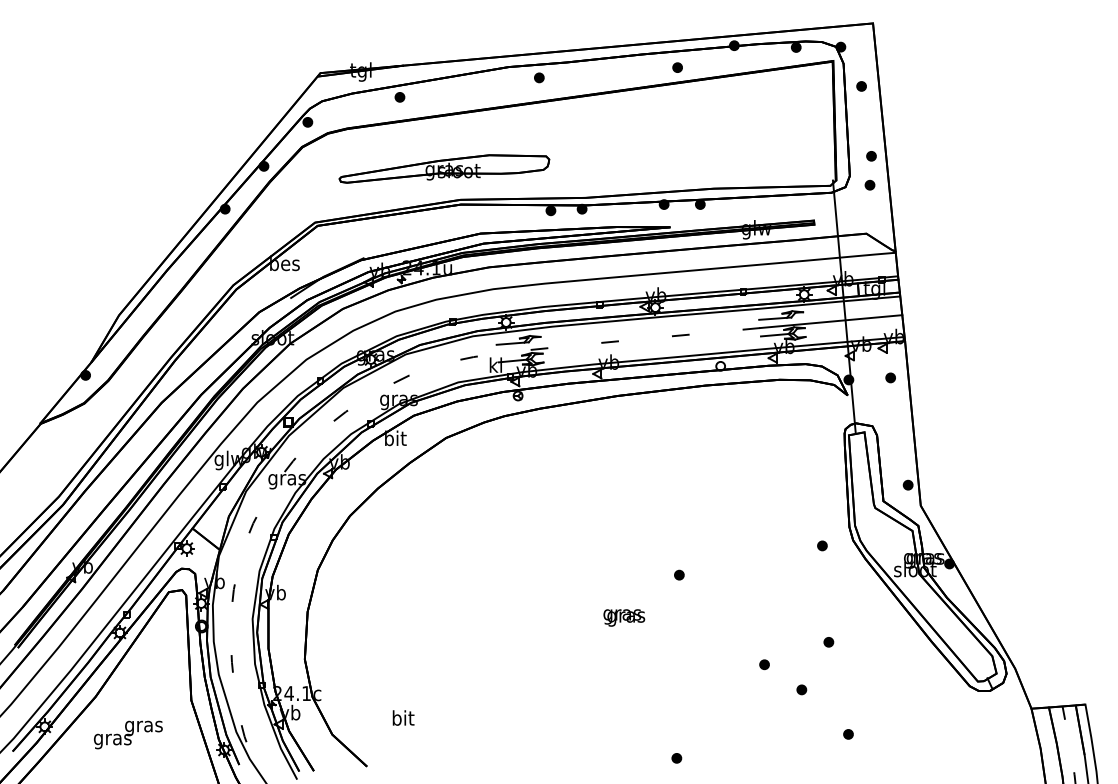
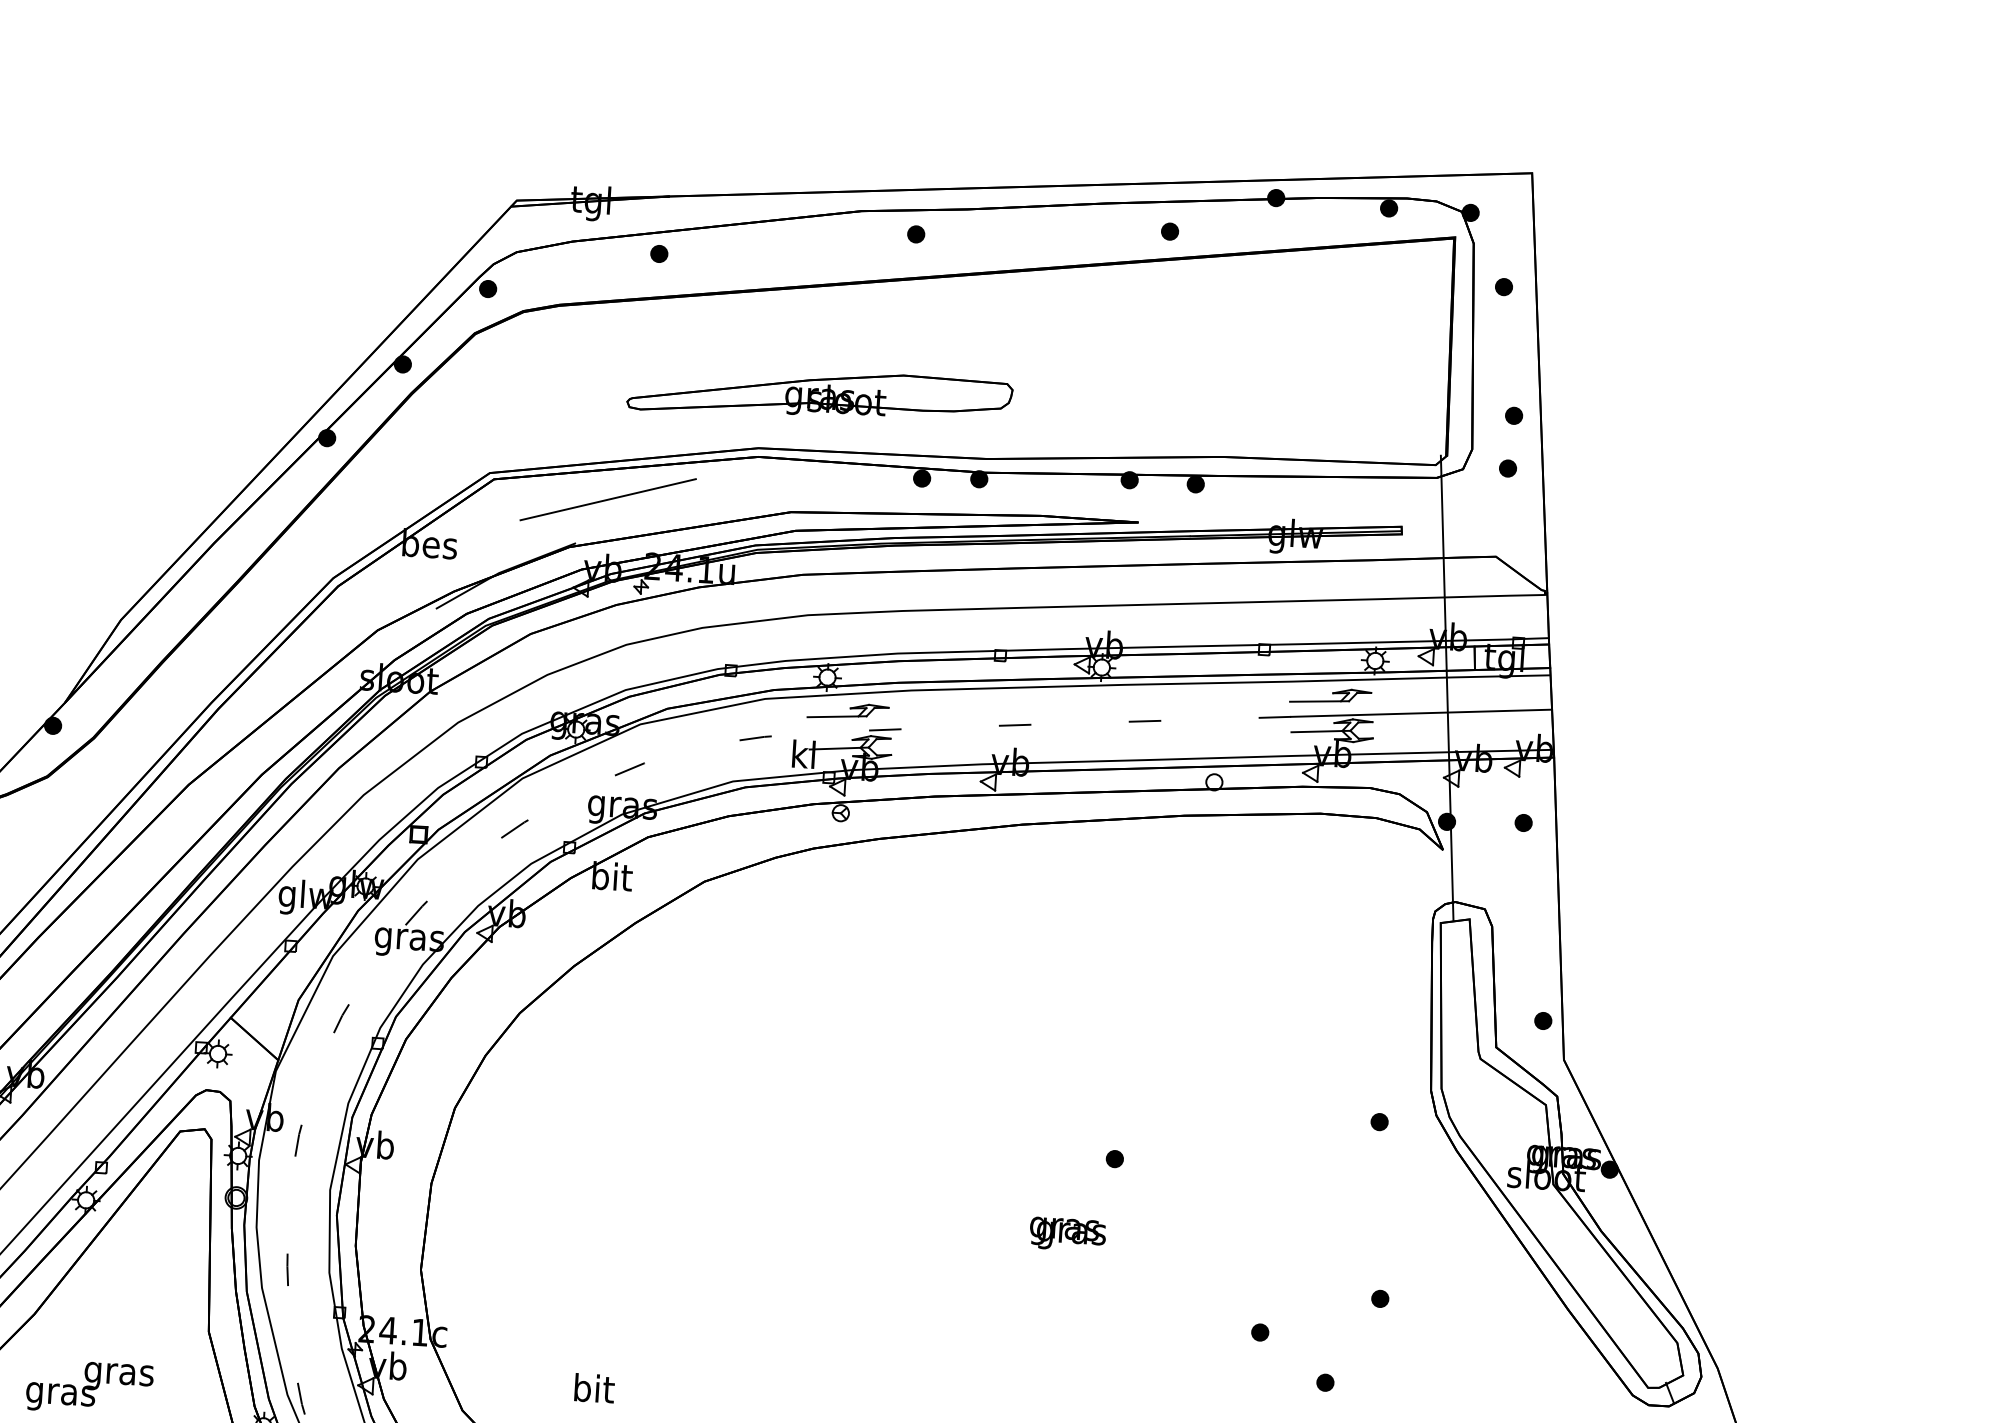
part: (444, 168) -> (820, 394), moved
line: (380, 232) -> (608, 498), added
text: (624, 617) -> (1068, 1233), moved

